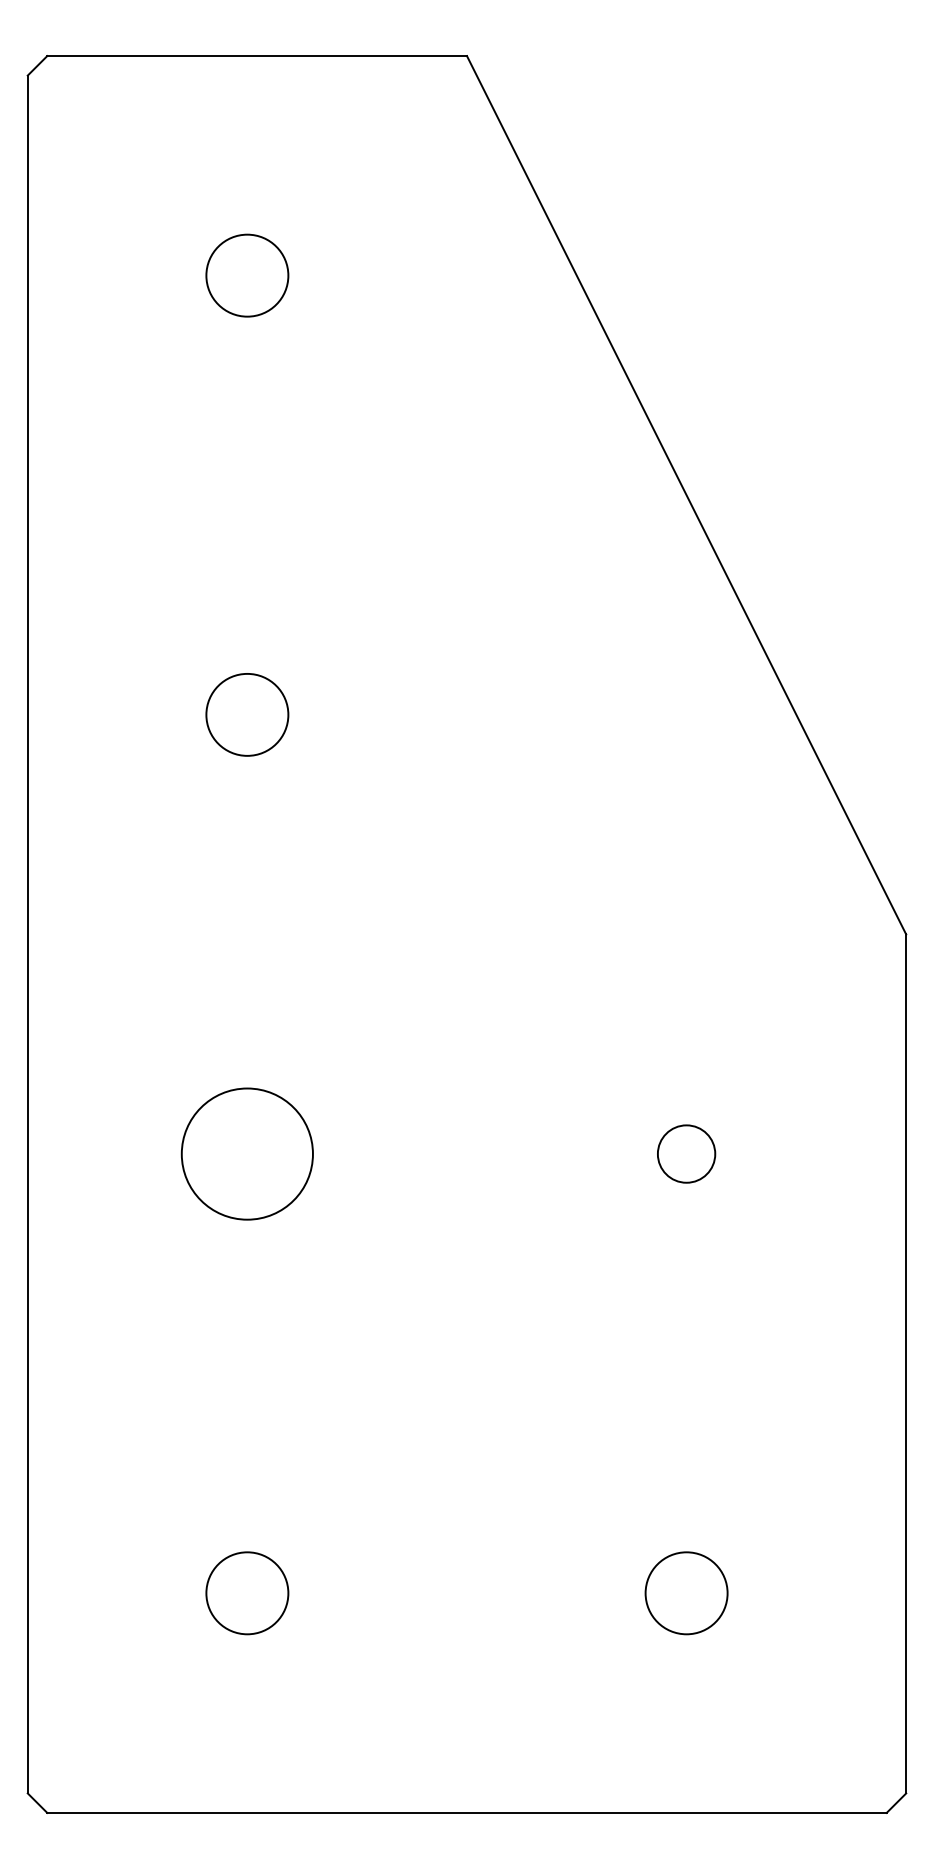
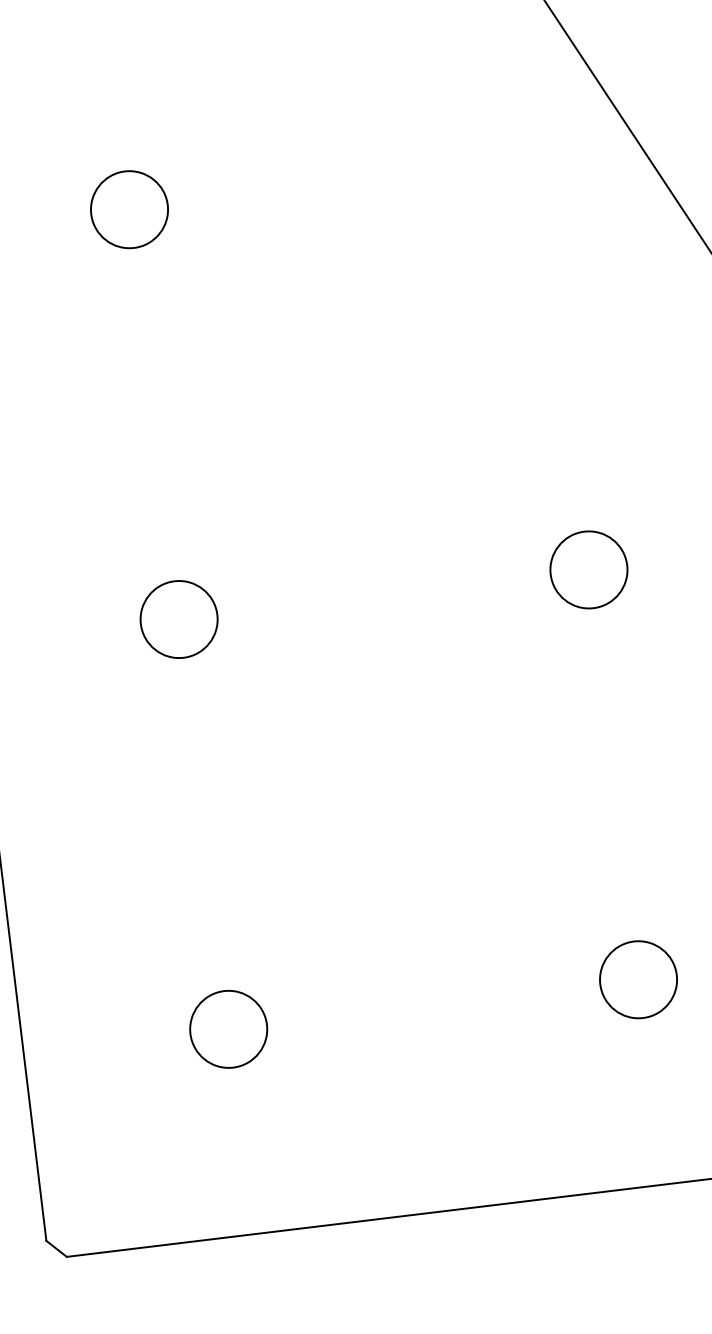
circle: (686, 1153) -> (588, 569), size x1.43
circle: (247, 1154) -> (179, 619), size x0.62

